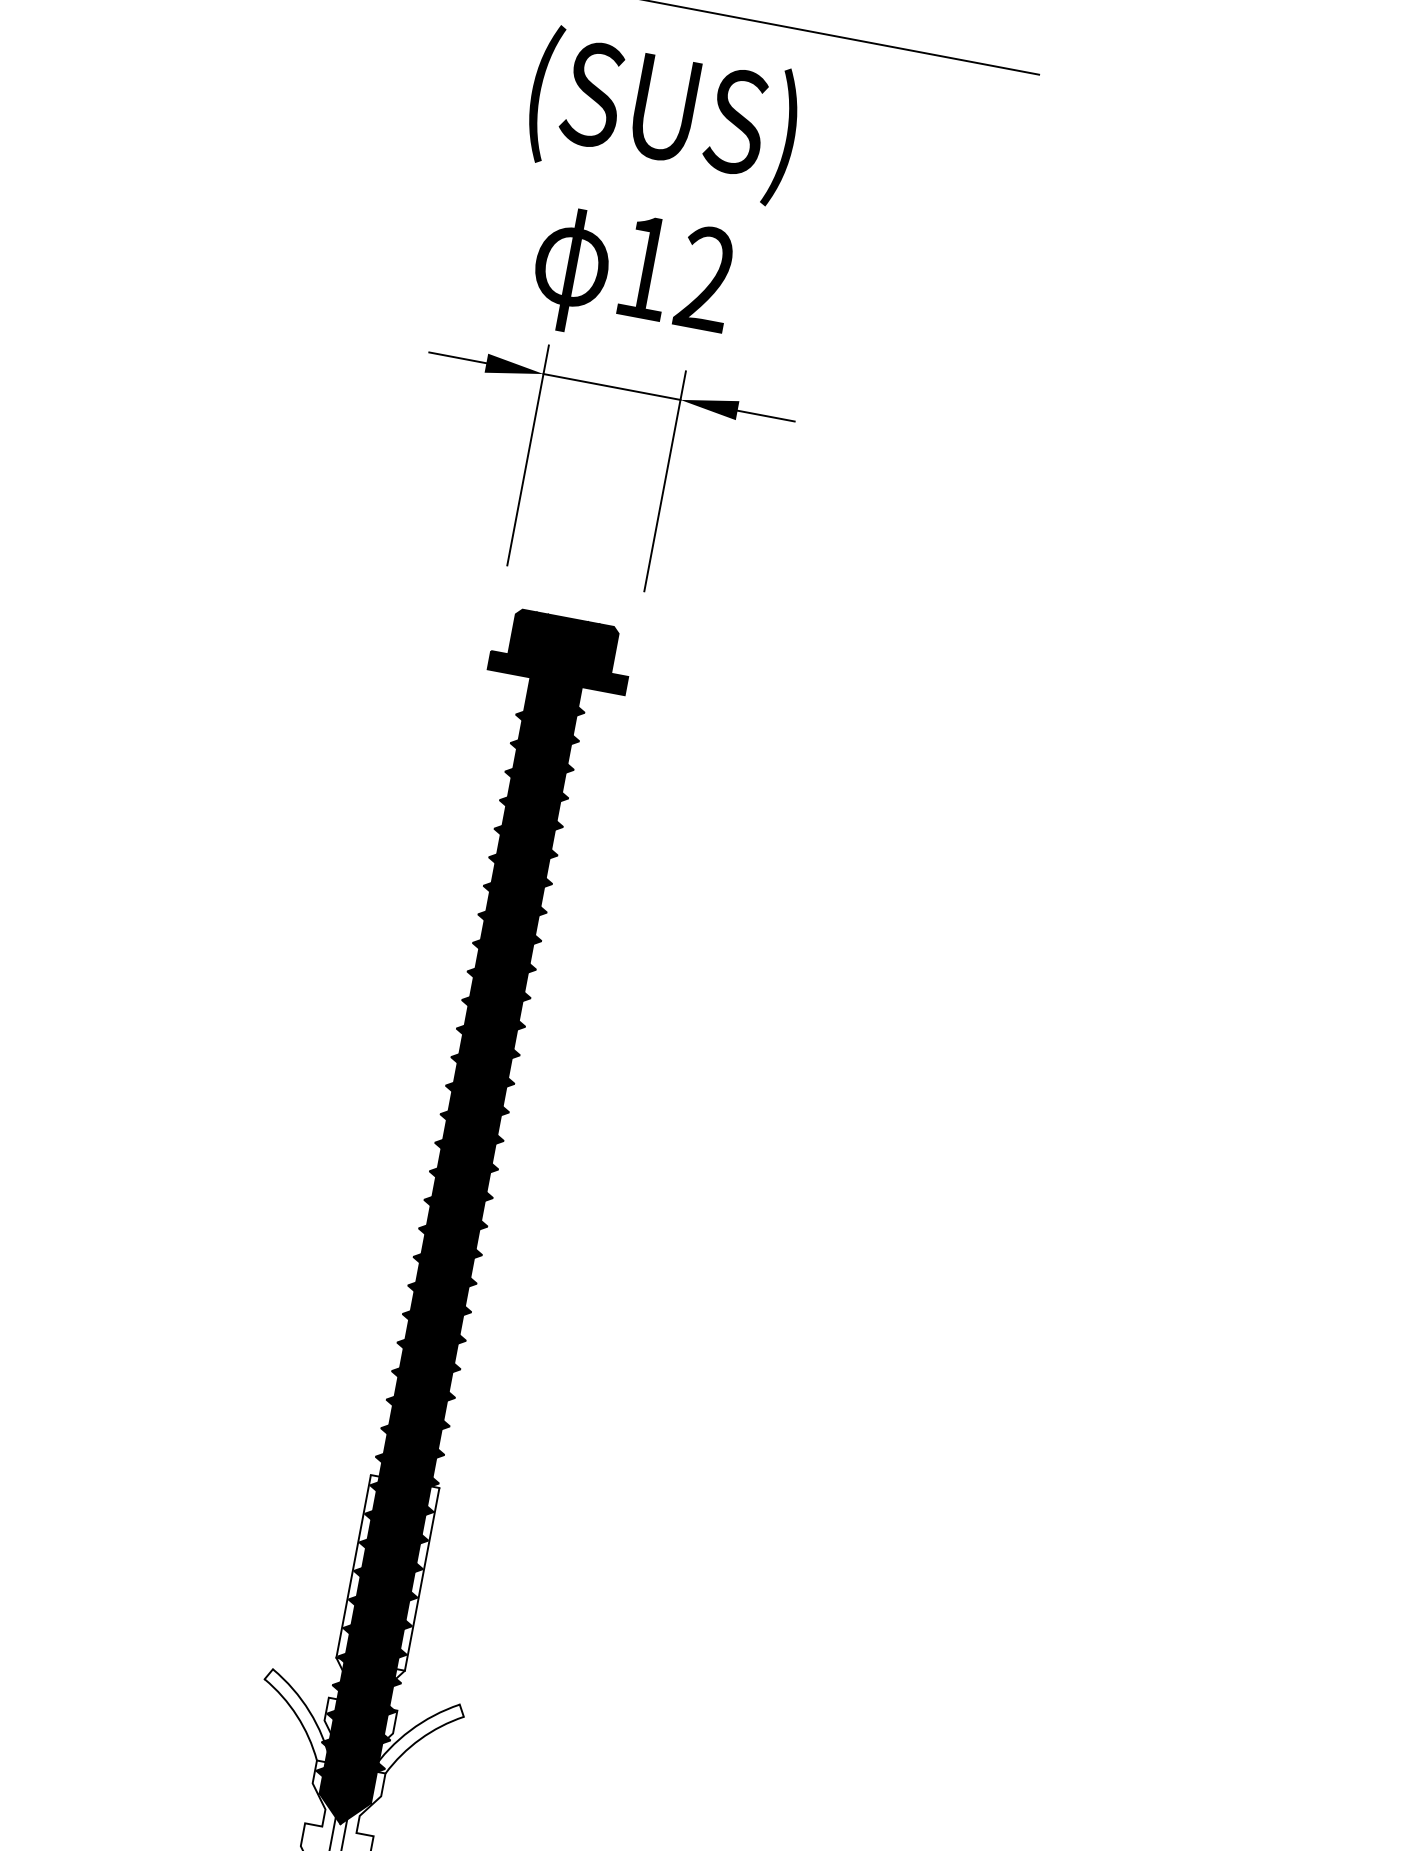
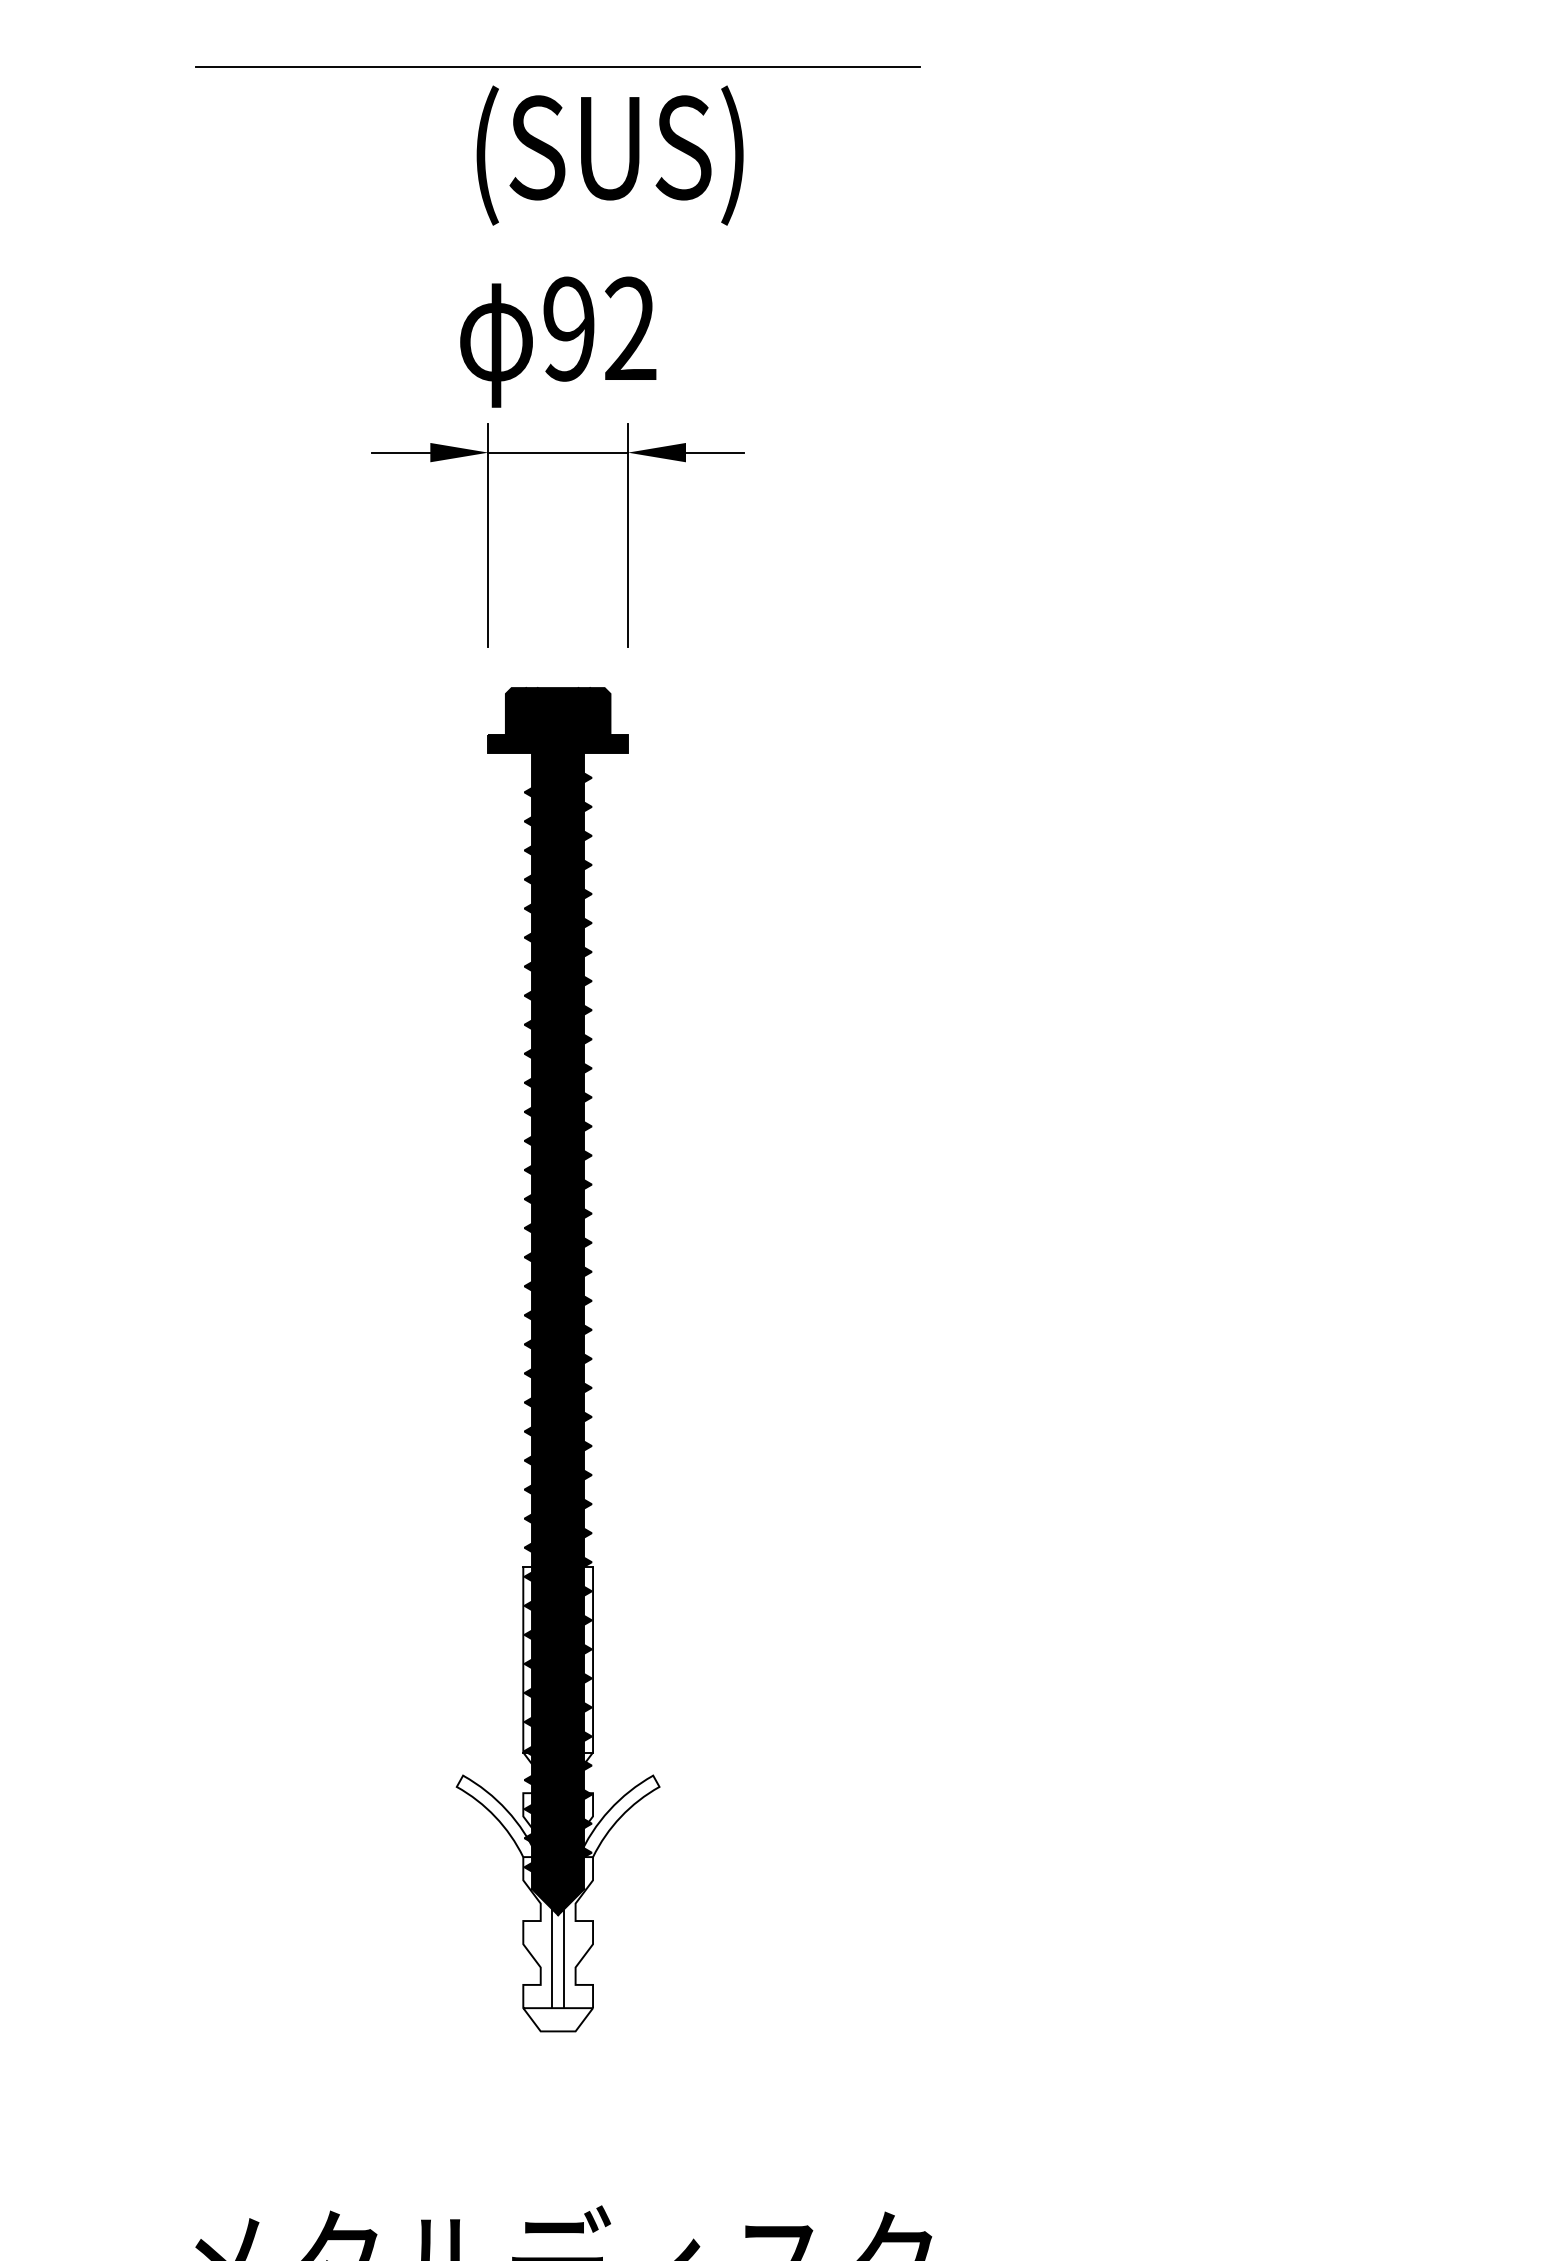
text: (662, 115) -> (609, 155), moved
text: (645, 266) -> (568, 328), 12 -> 92

